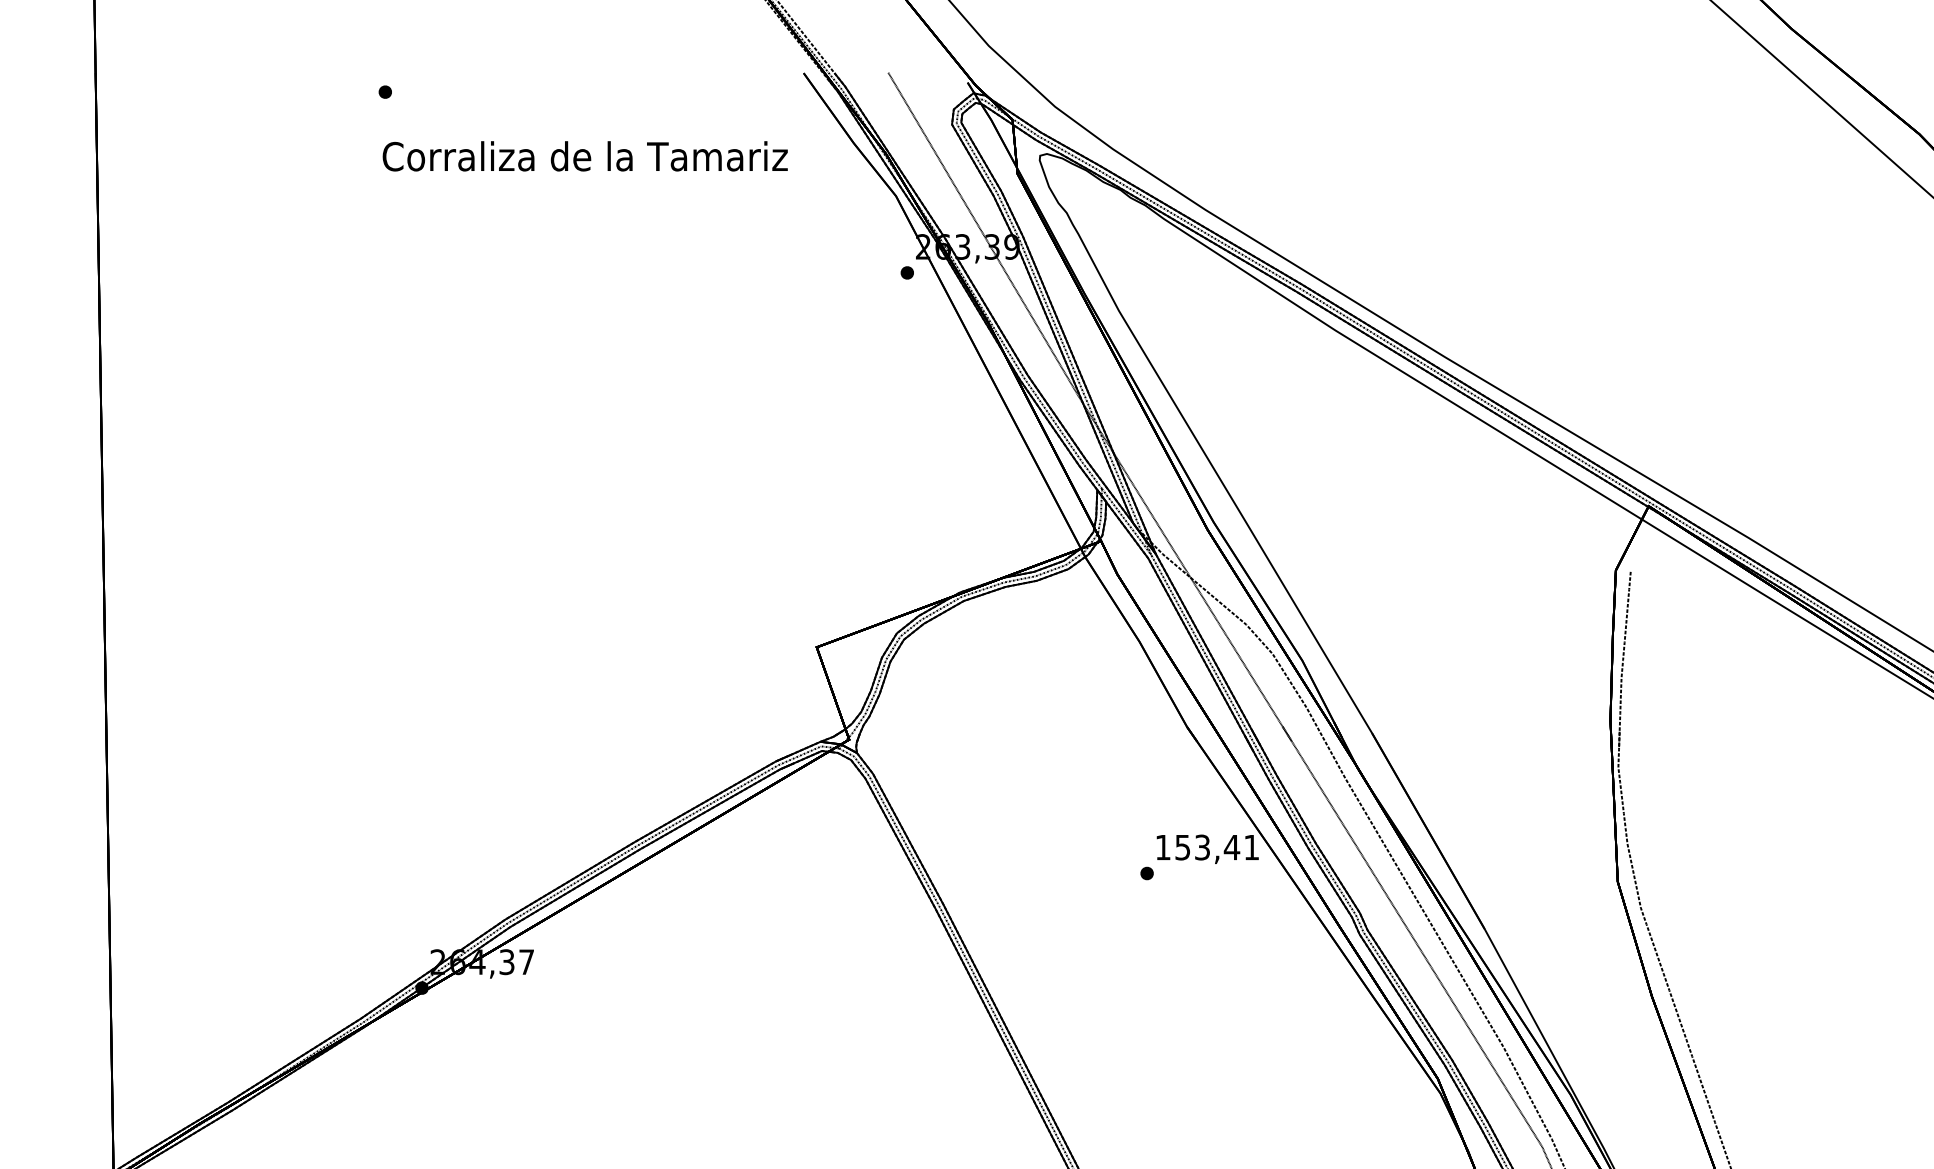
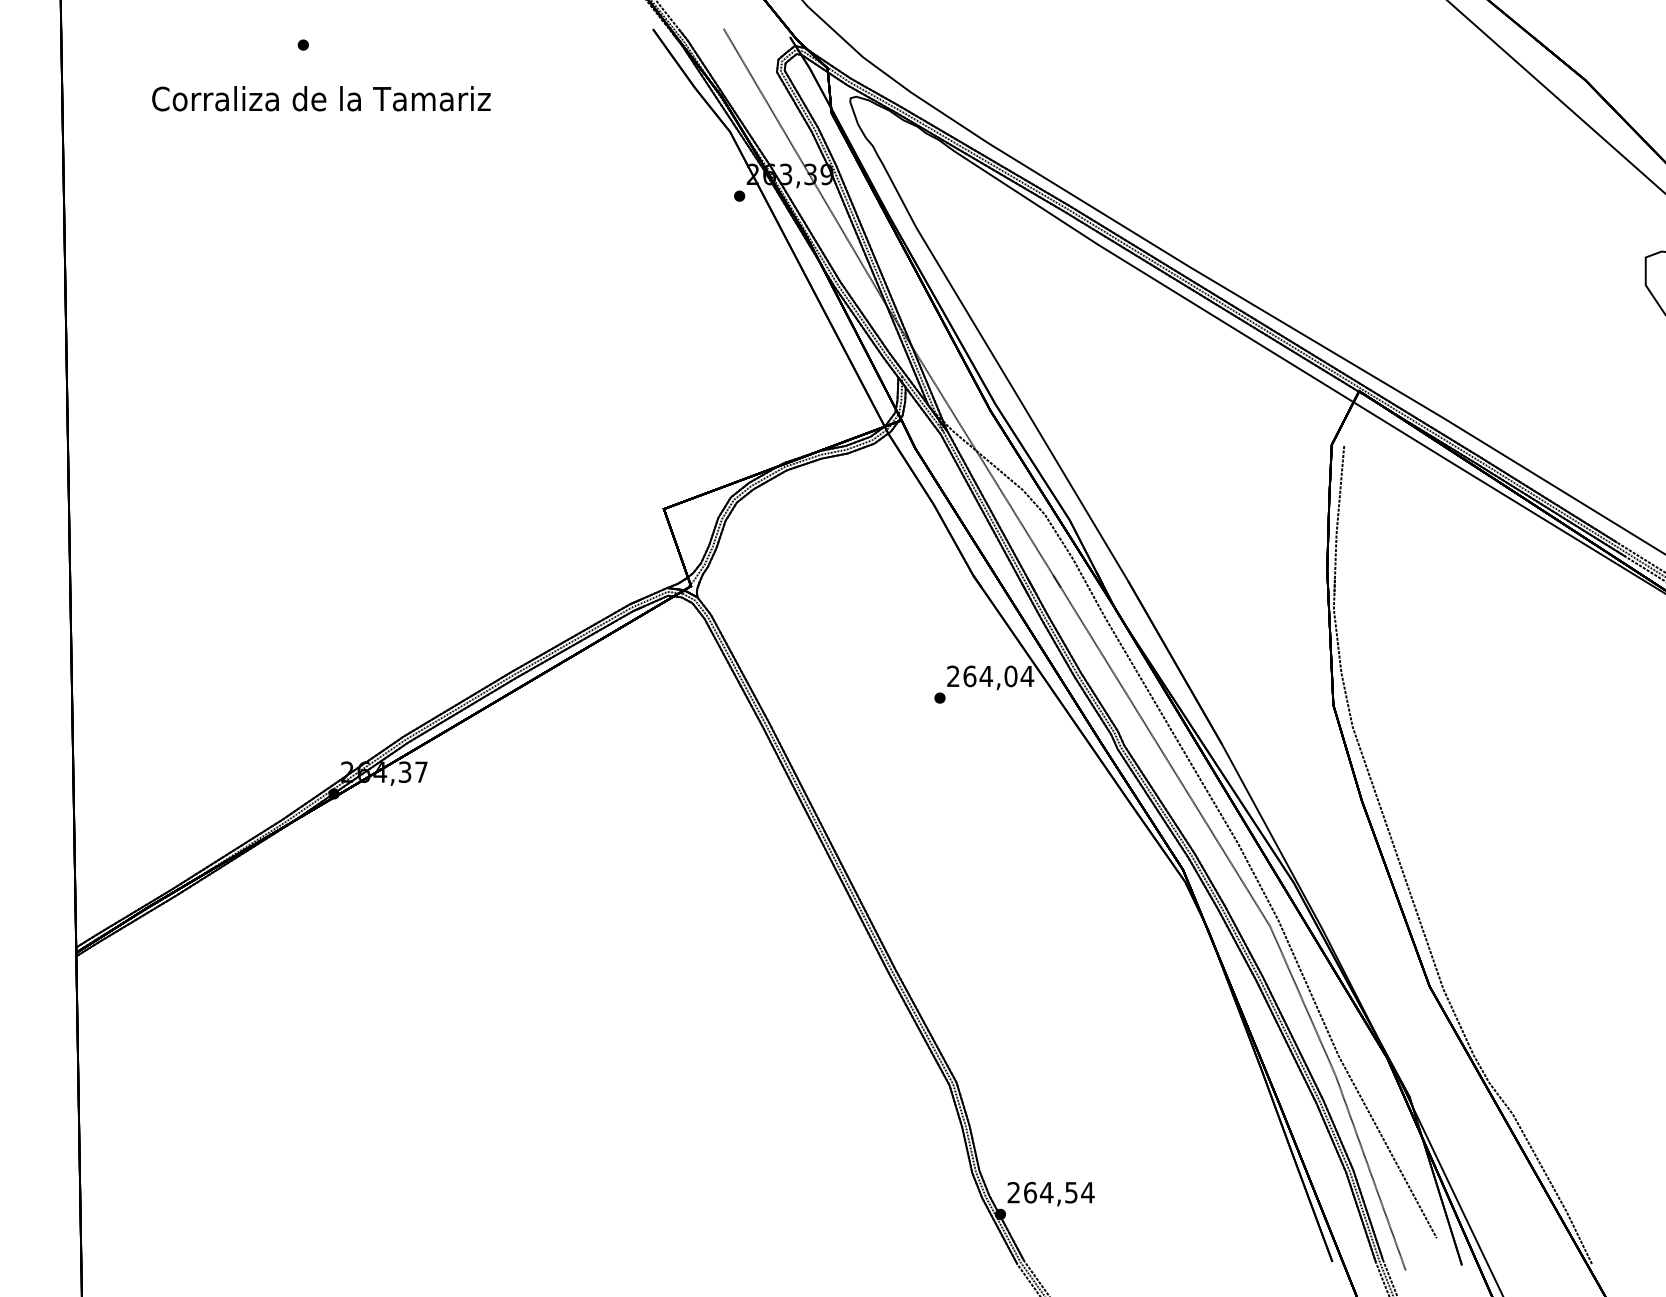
text: (585, 156) -> (321, 98), moved
text: (1207, 847) -> (990, 676), 153,41 -> 264,04

